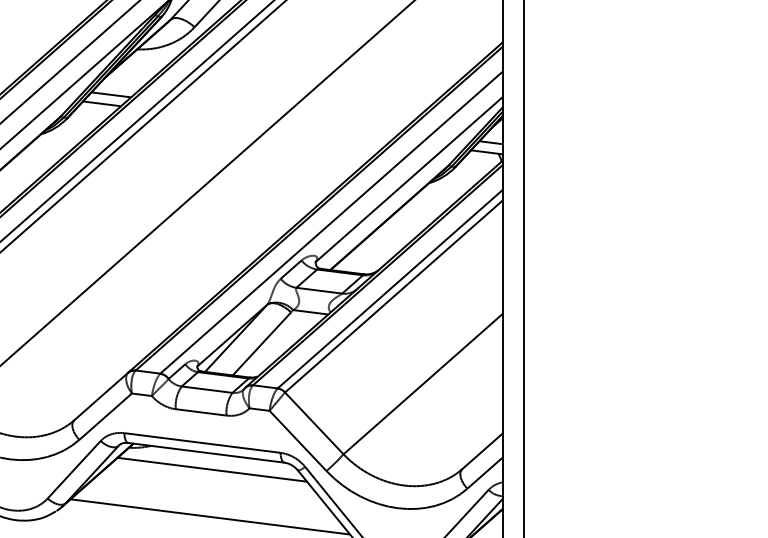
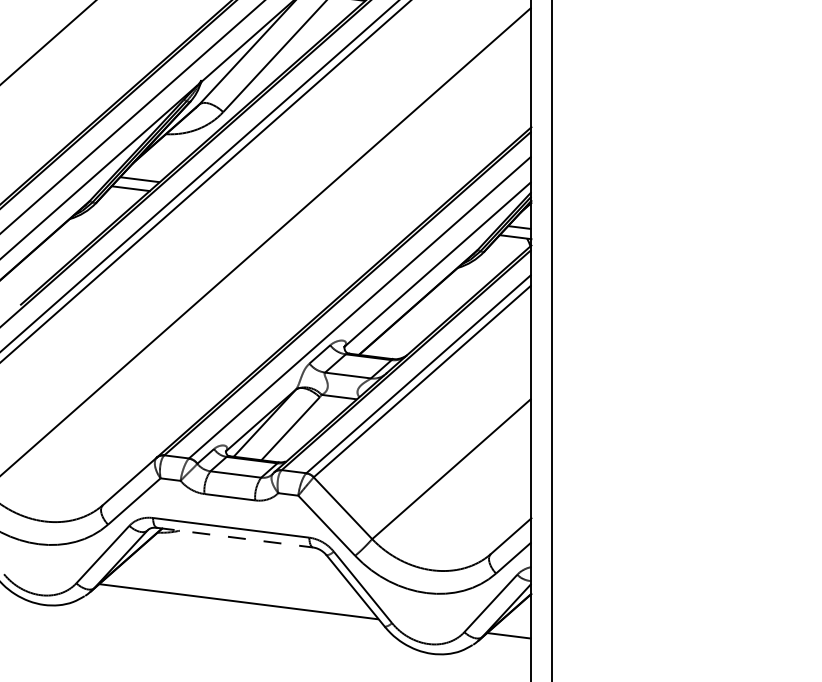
line: (205, 452) -> (234, 537), solid -> dashed
line: (211, 469) -> (240, 554), removed

